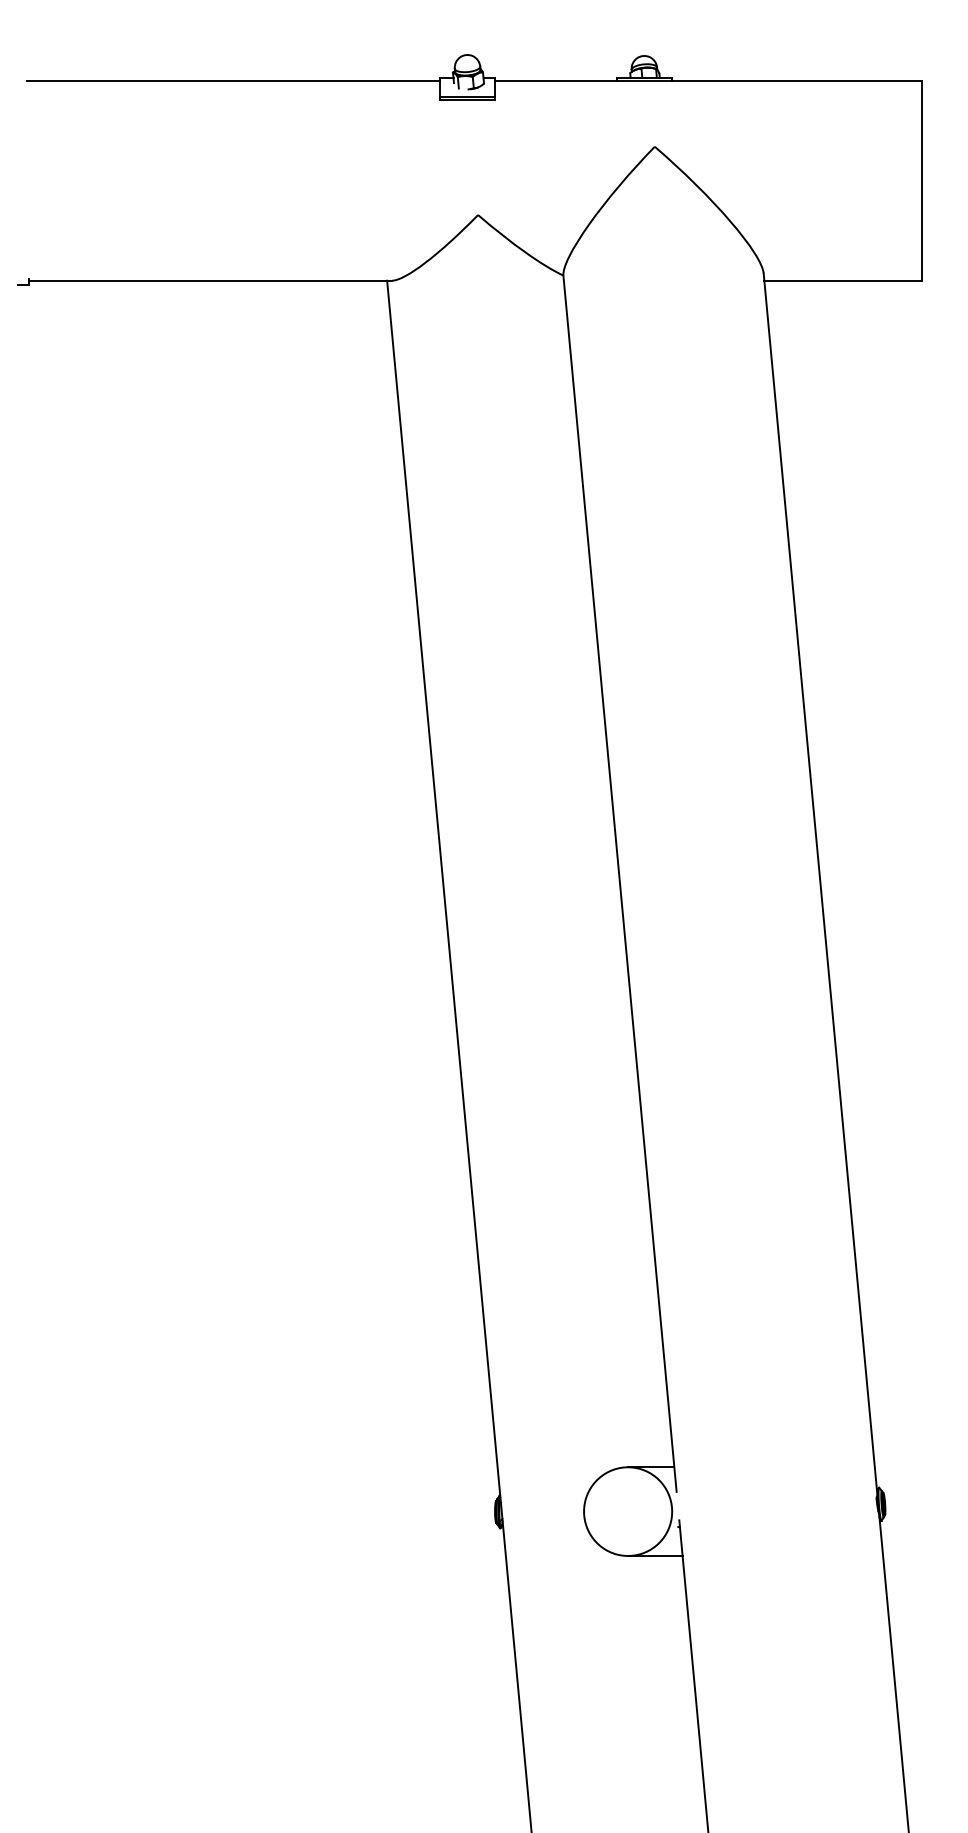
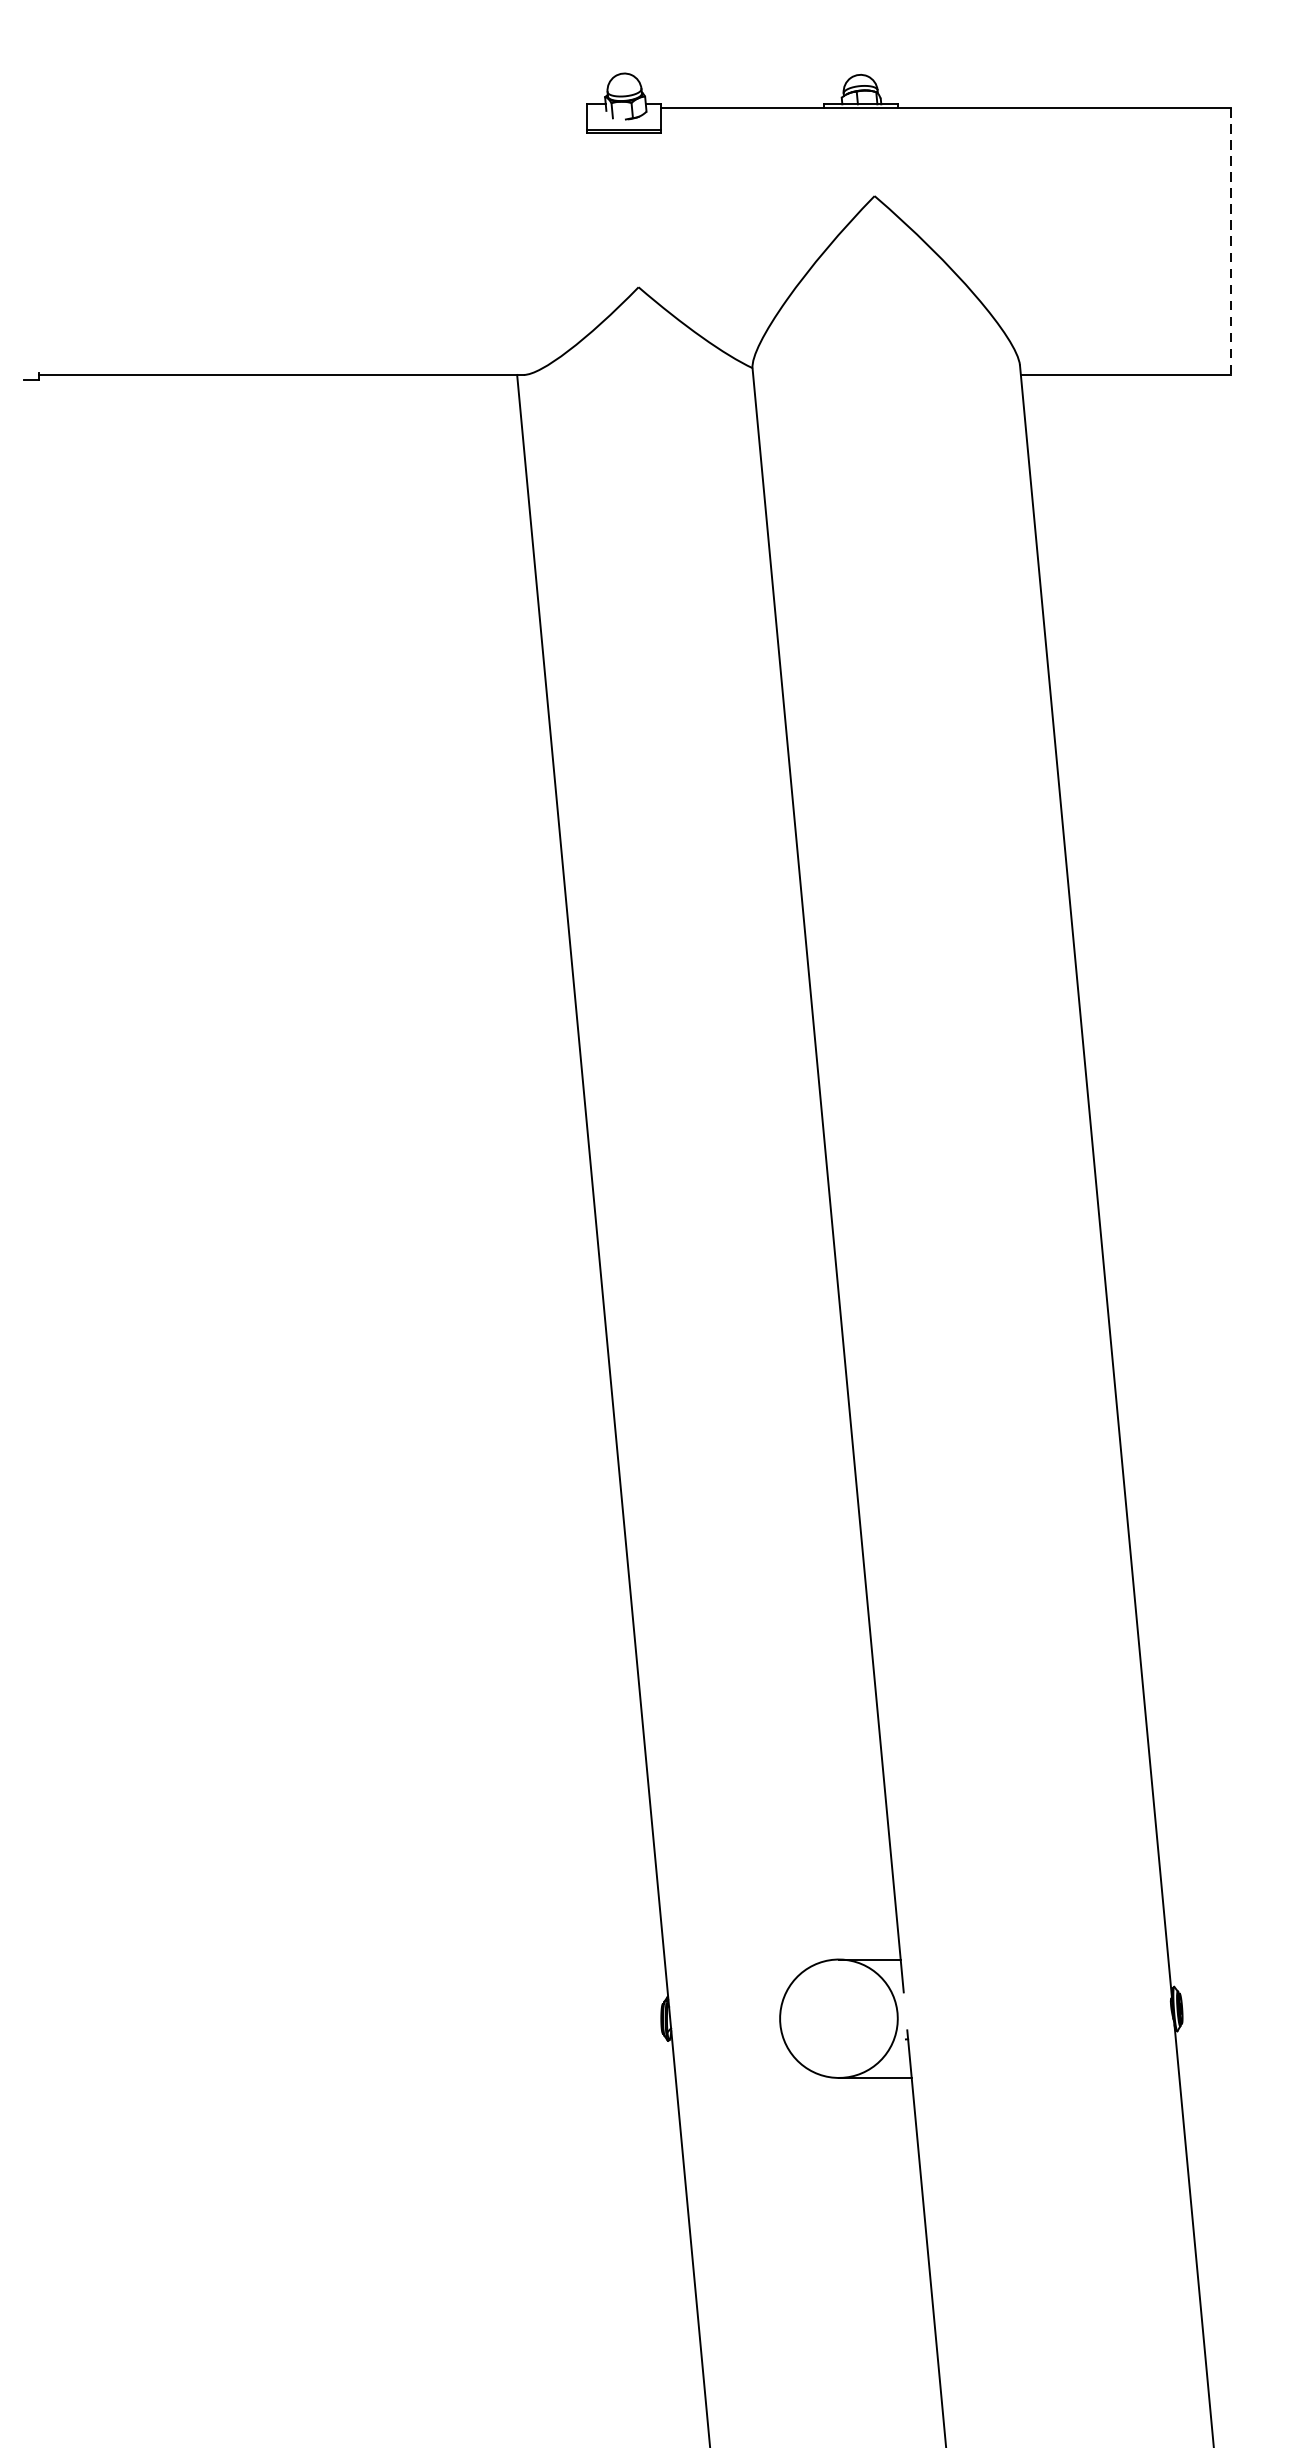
line: (233, 81) -> (311, 108), removed
line: (921, 180) -> (1230, 241), solid -> dashed

